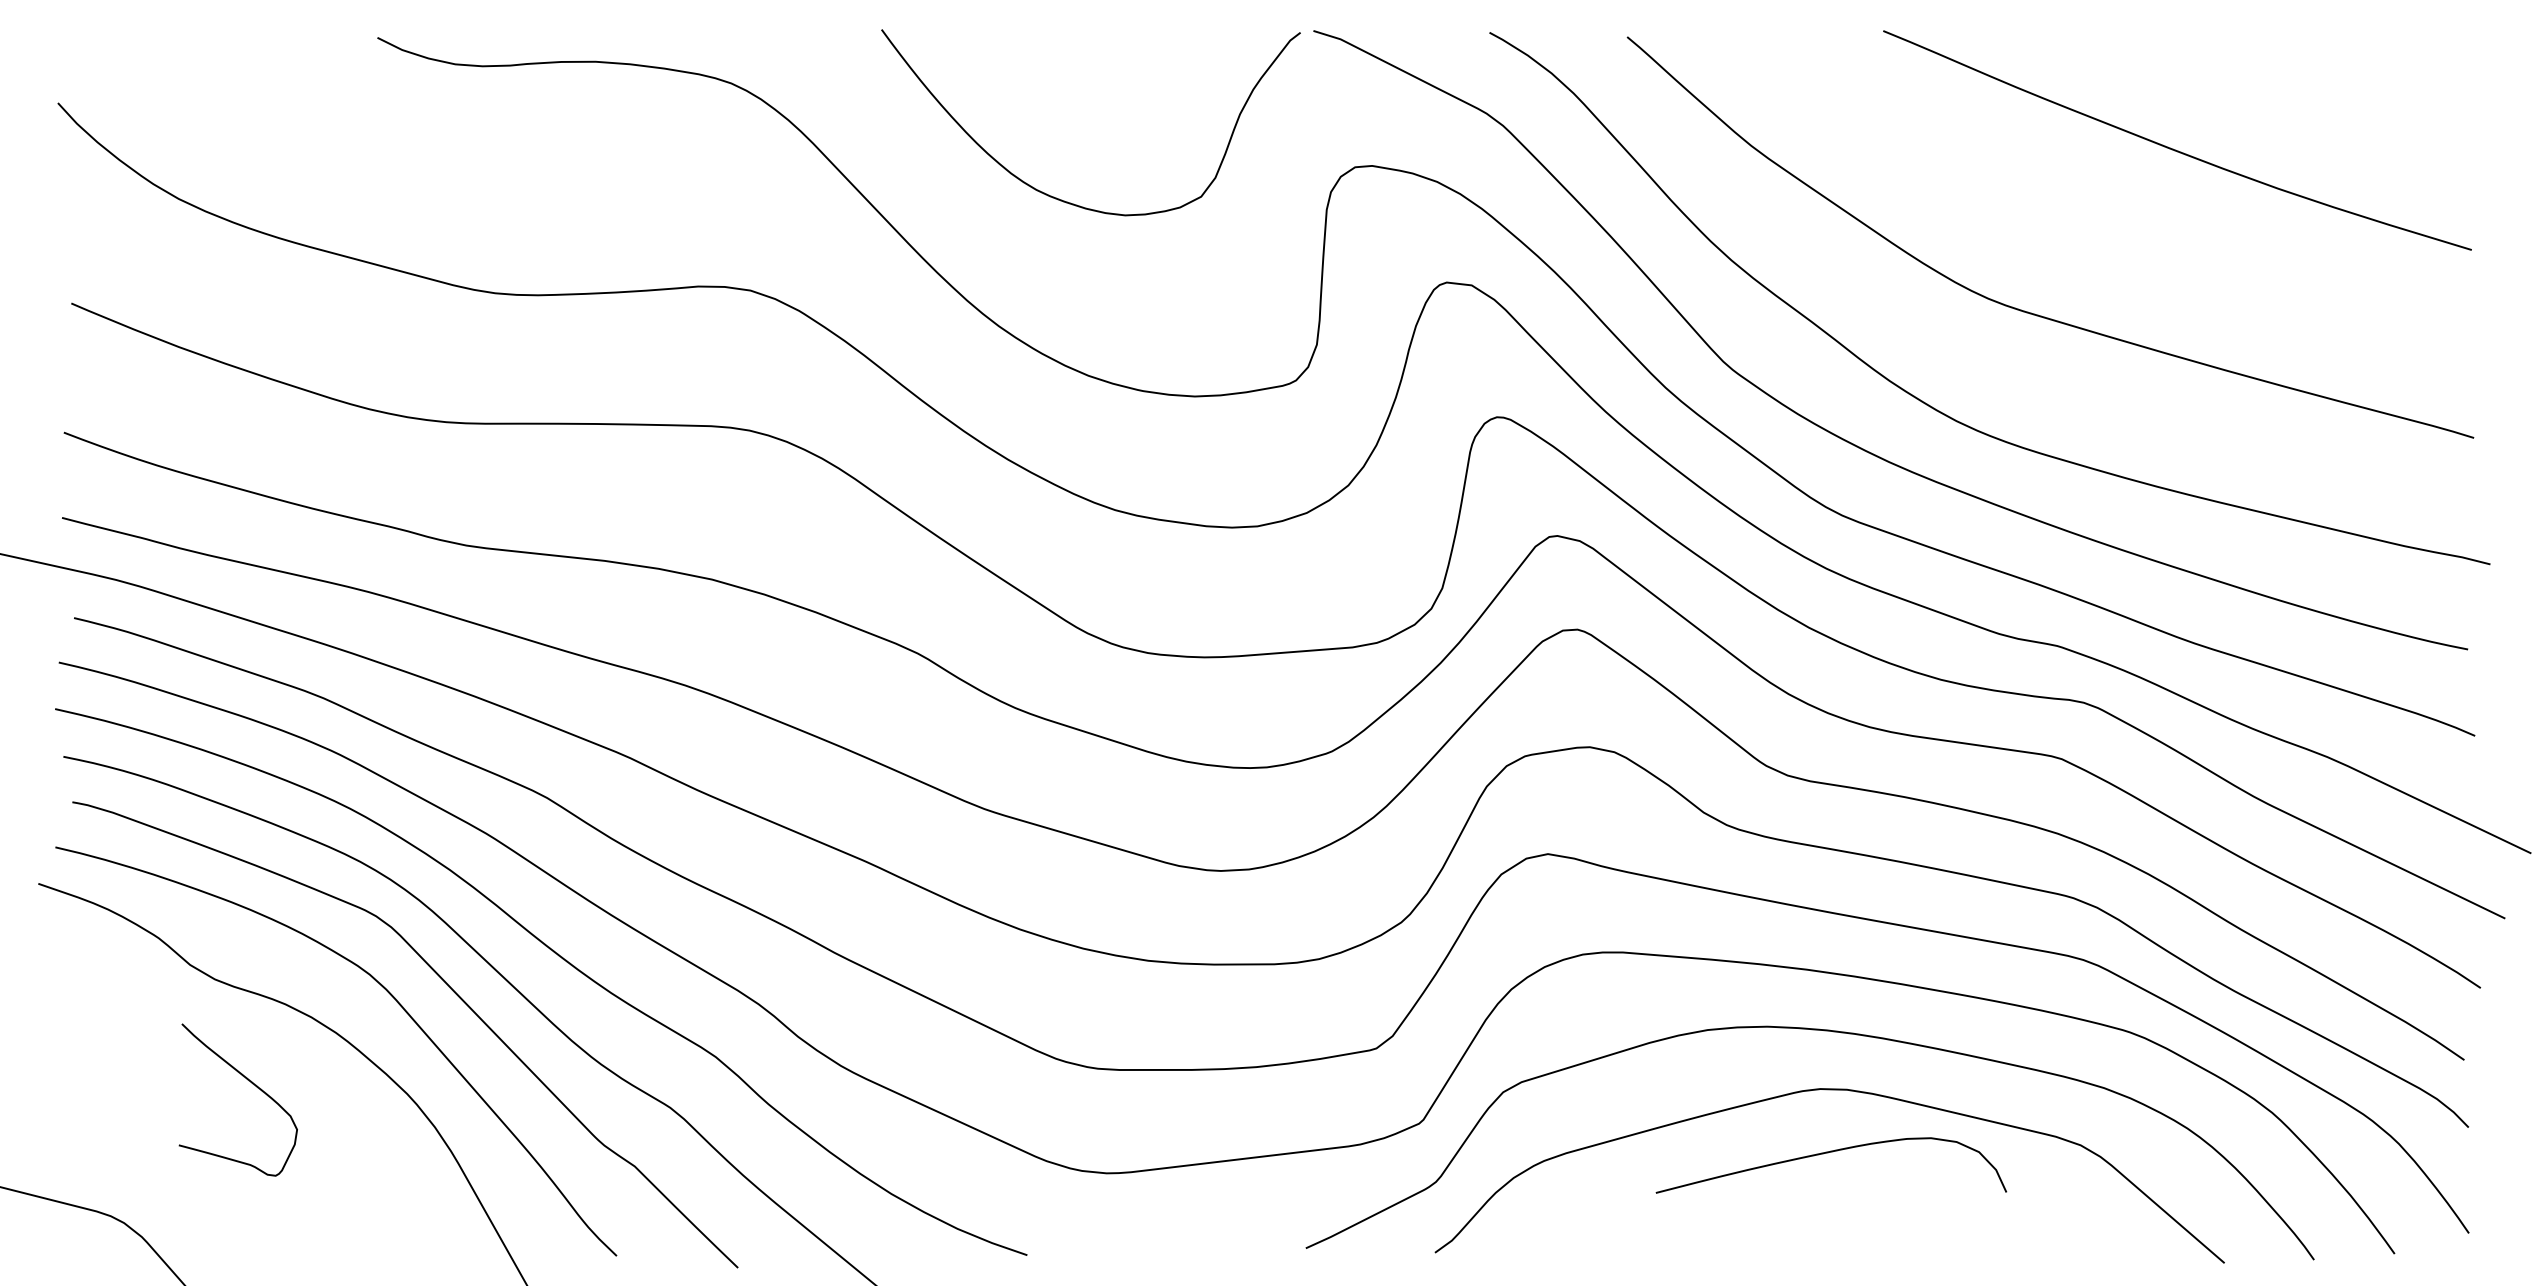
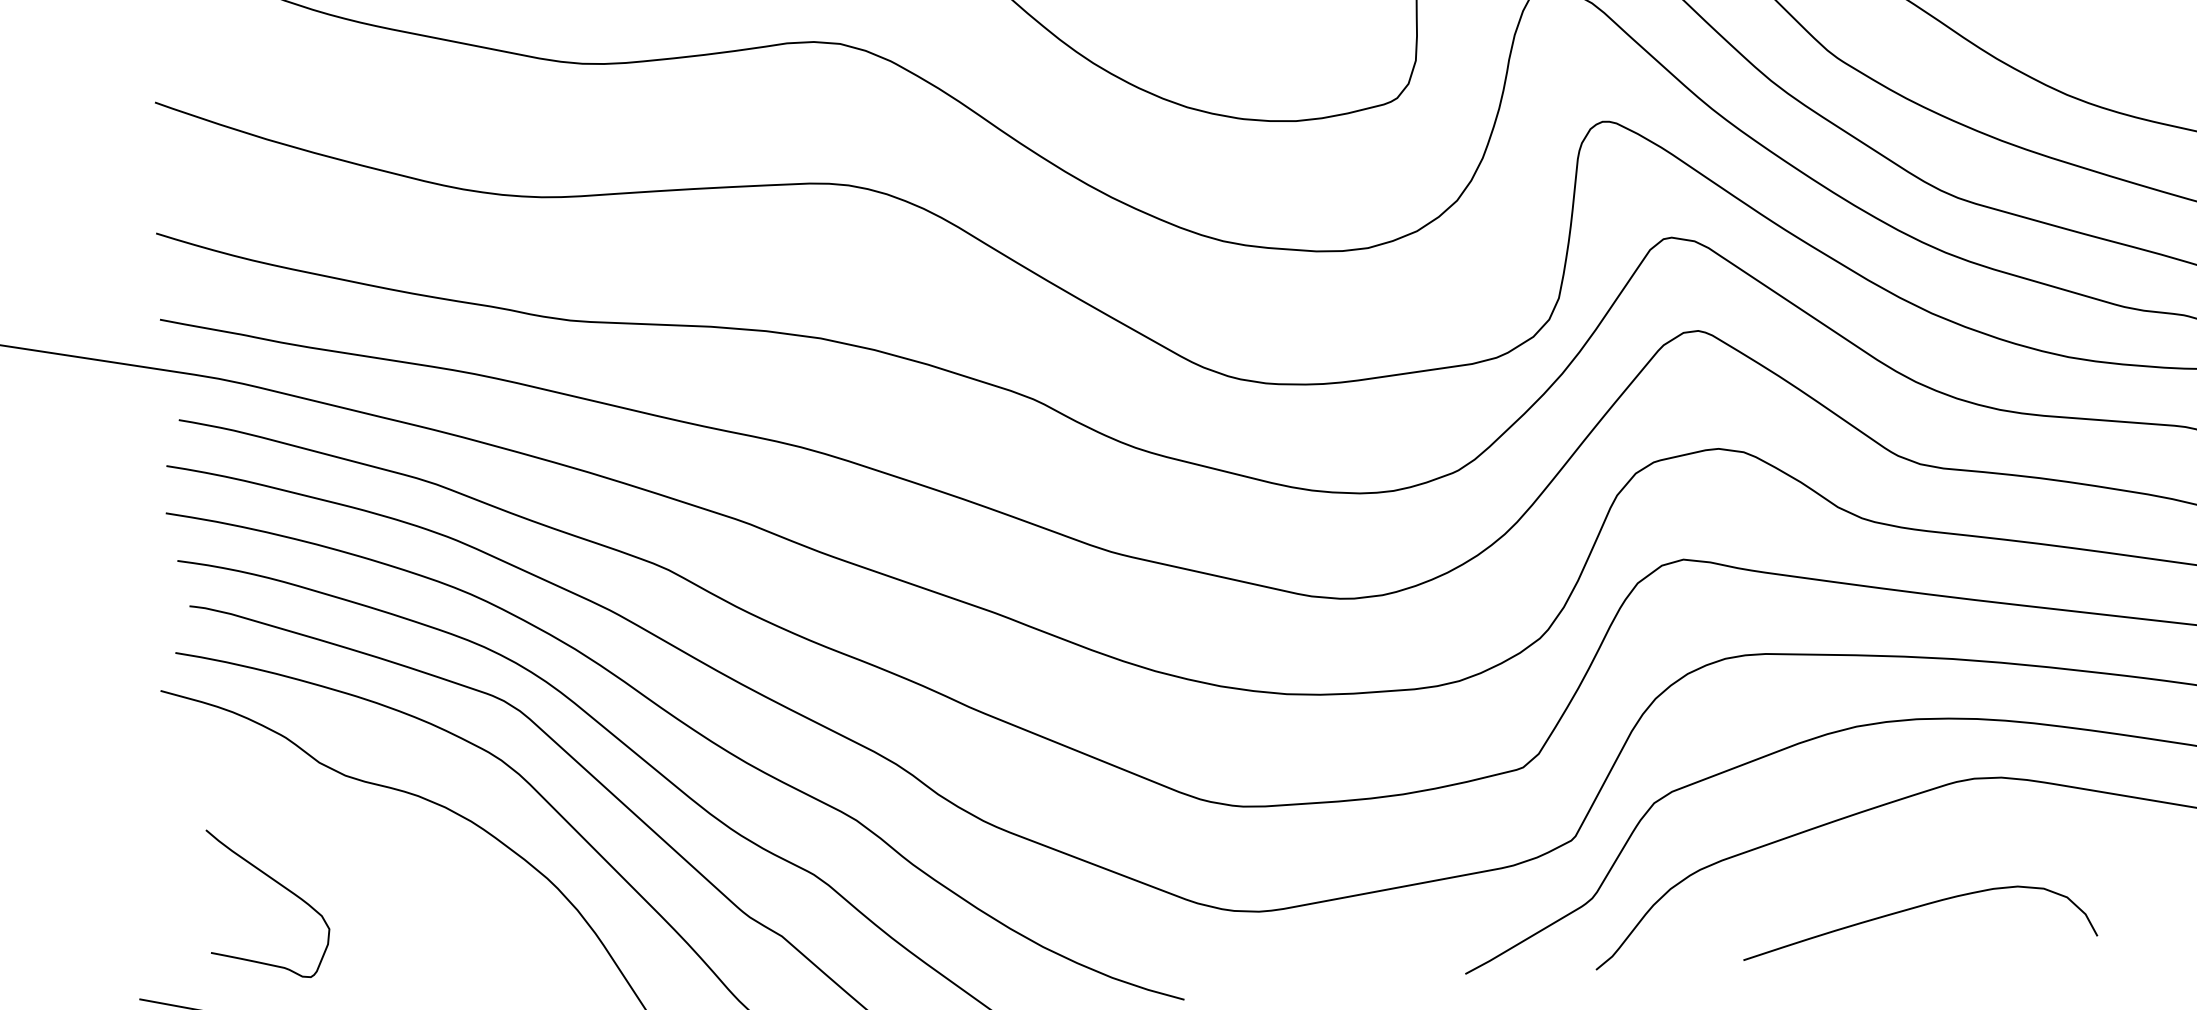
curve: (252, 1084) -> (281, 886), moved
curve: (1828, 1153) -> (1915, 908), moved

